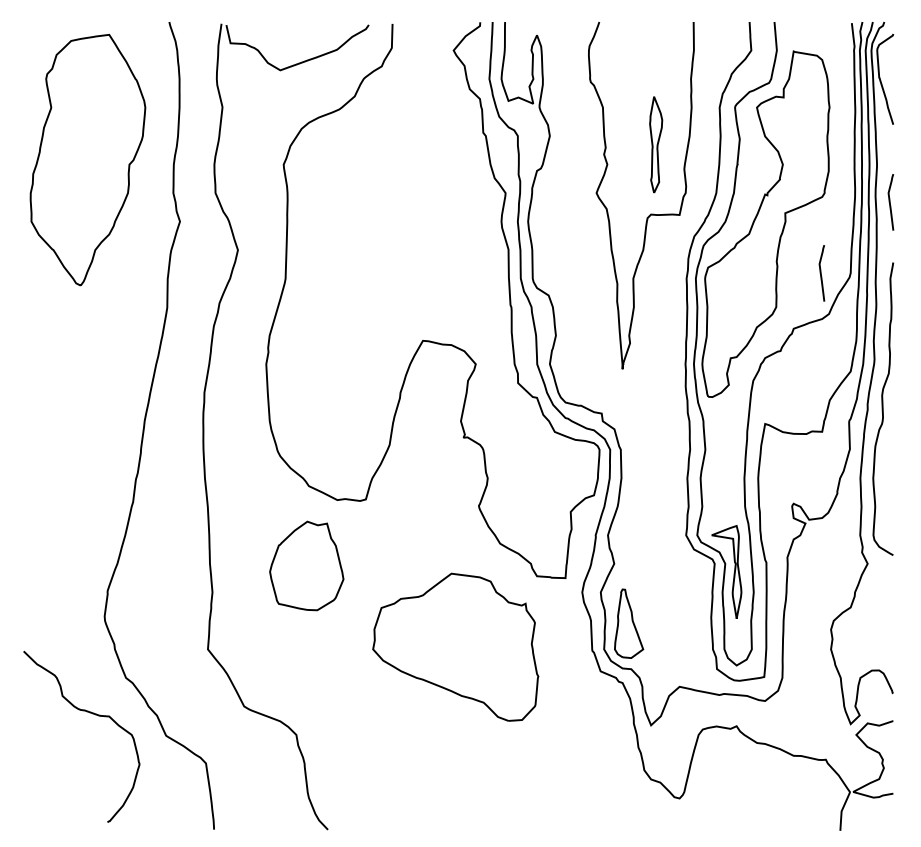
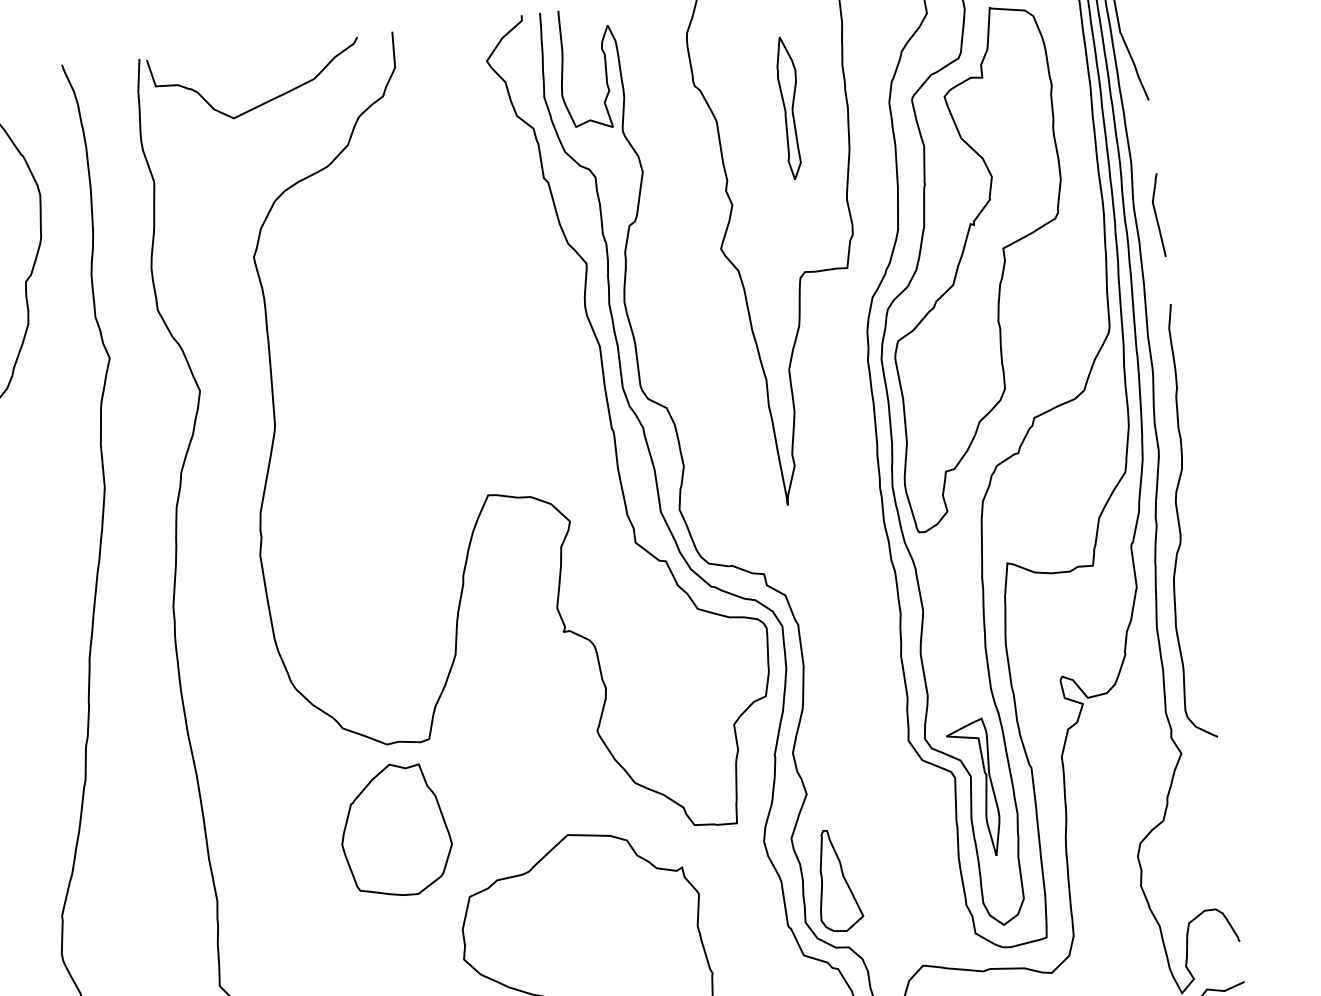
part: (656, 144) -> (790, 107), moved
curve: (821, 273) -> (1066, 331), removed
part: (306, 565) -> (395, 829), moved

